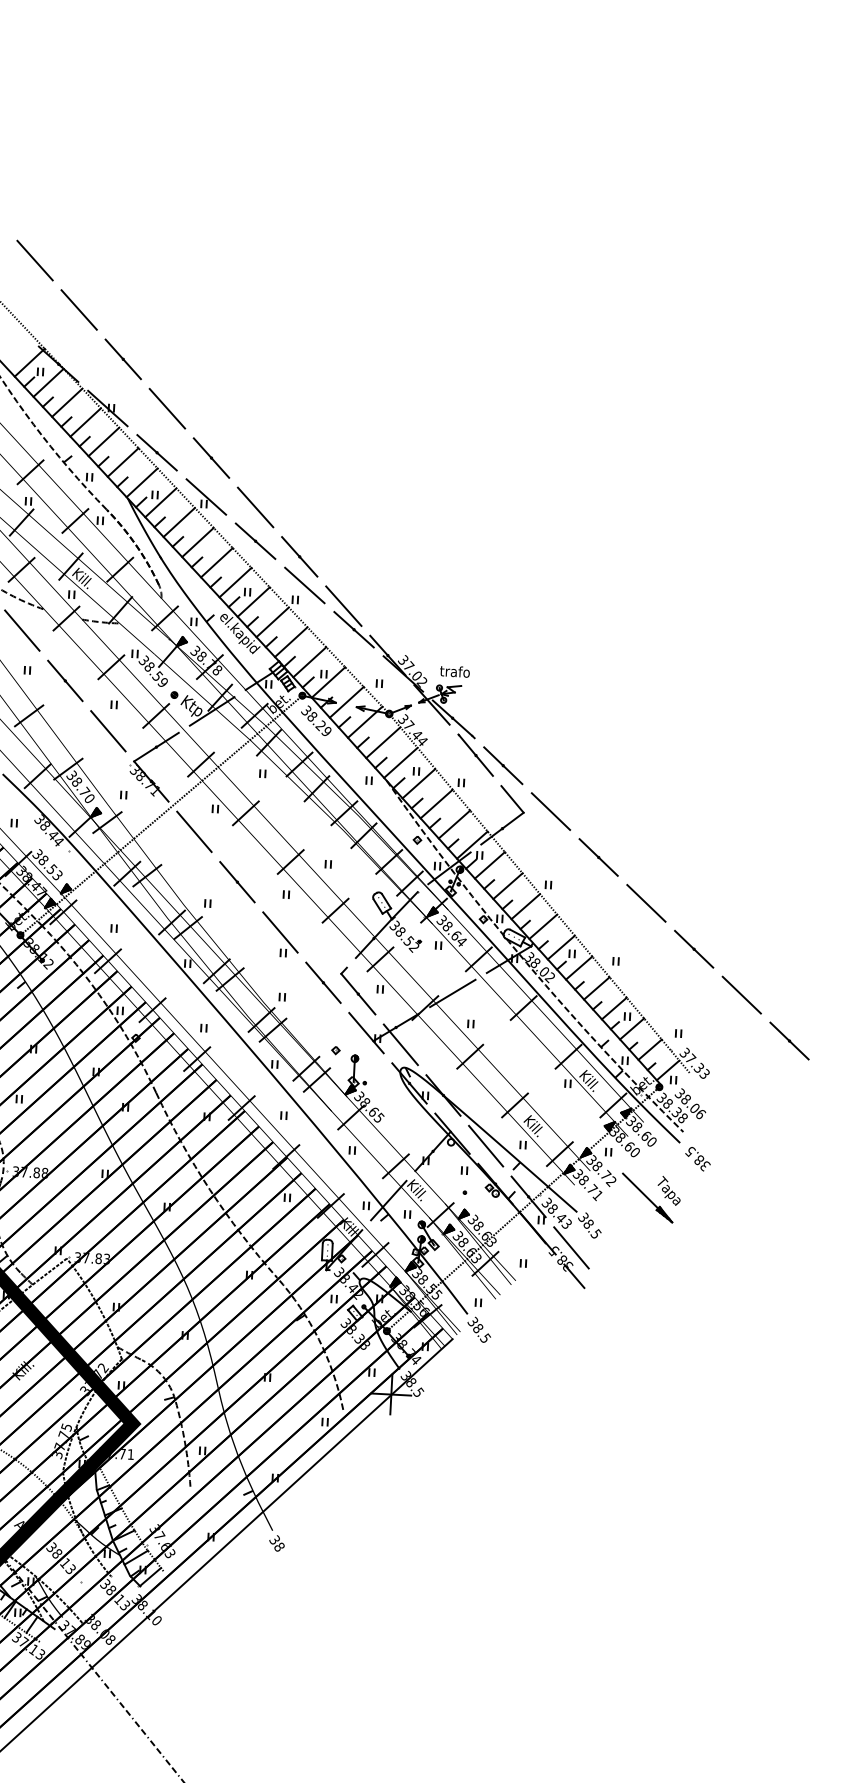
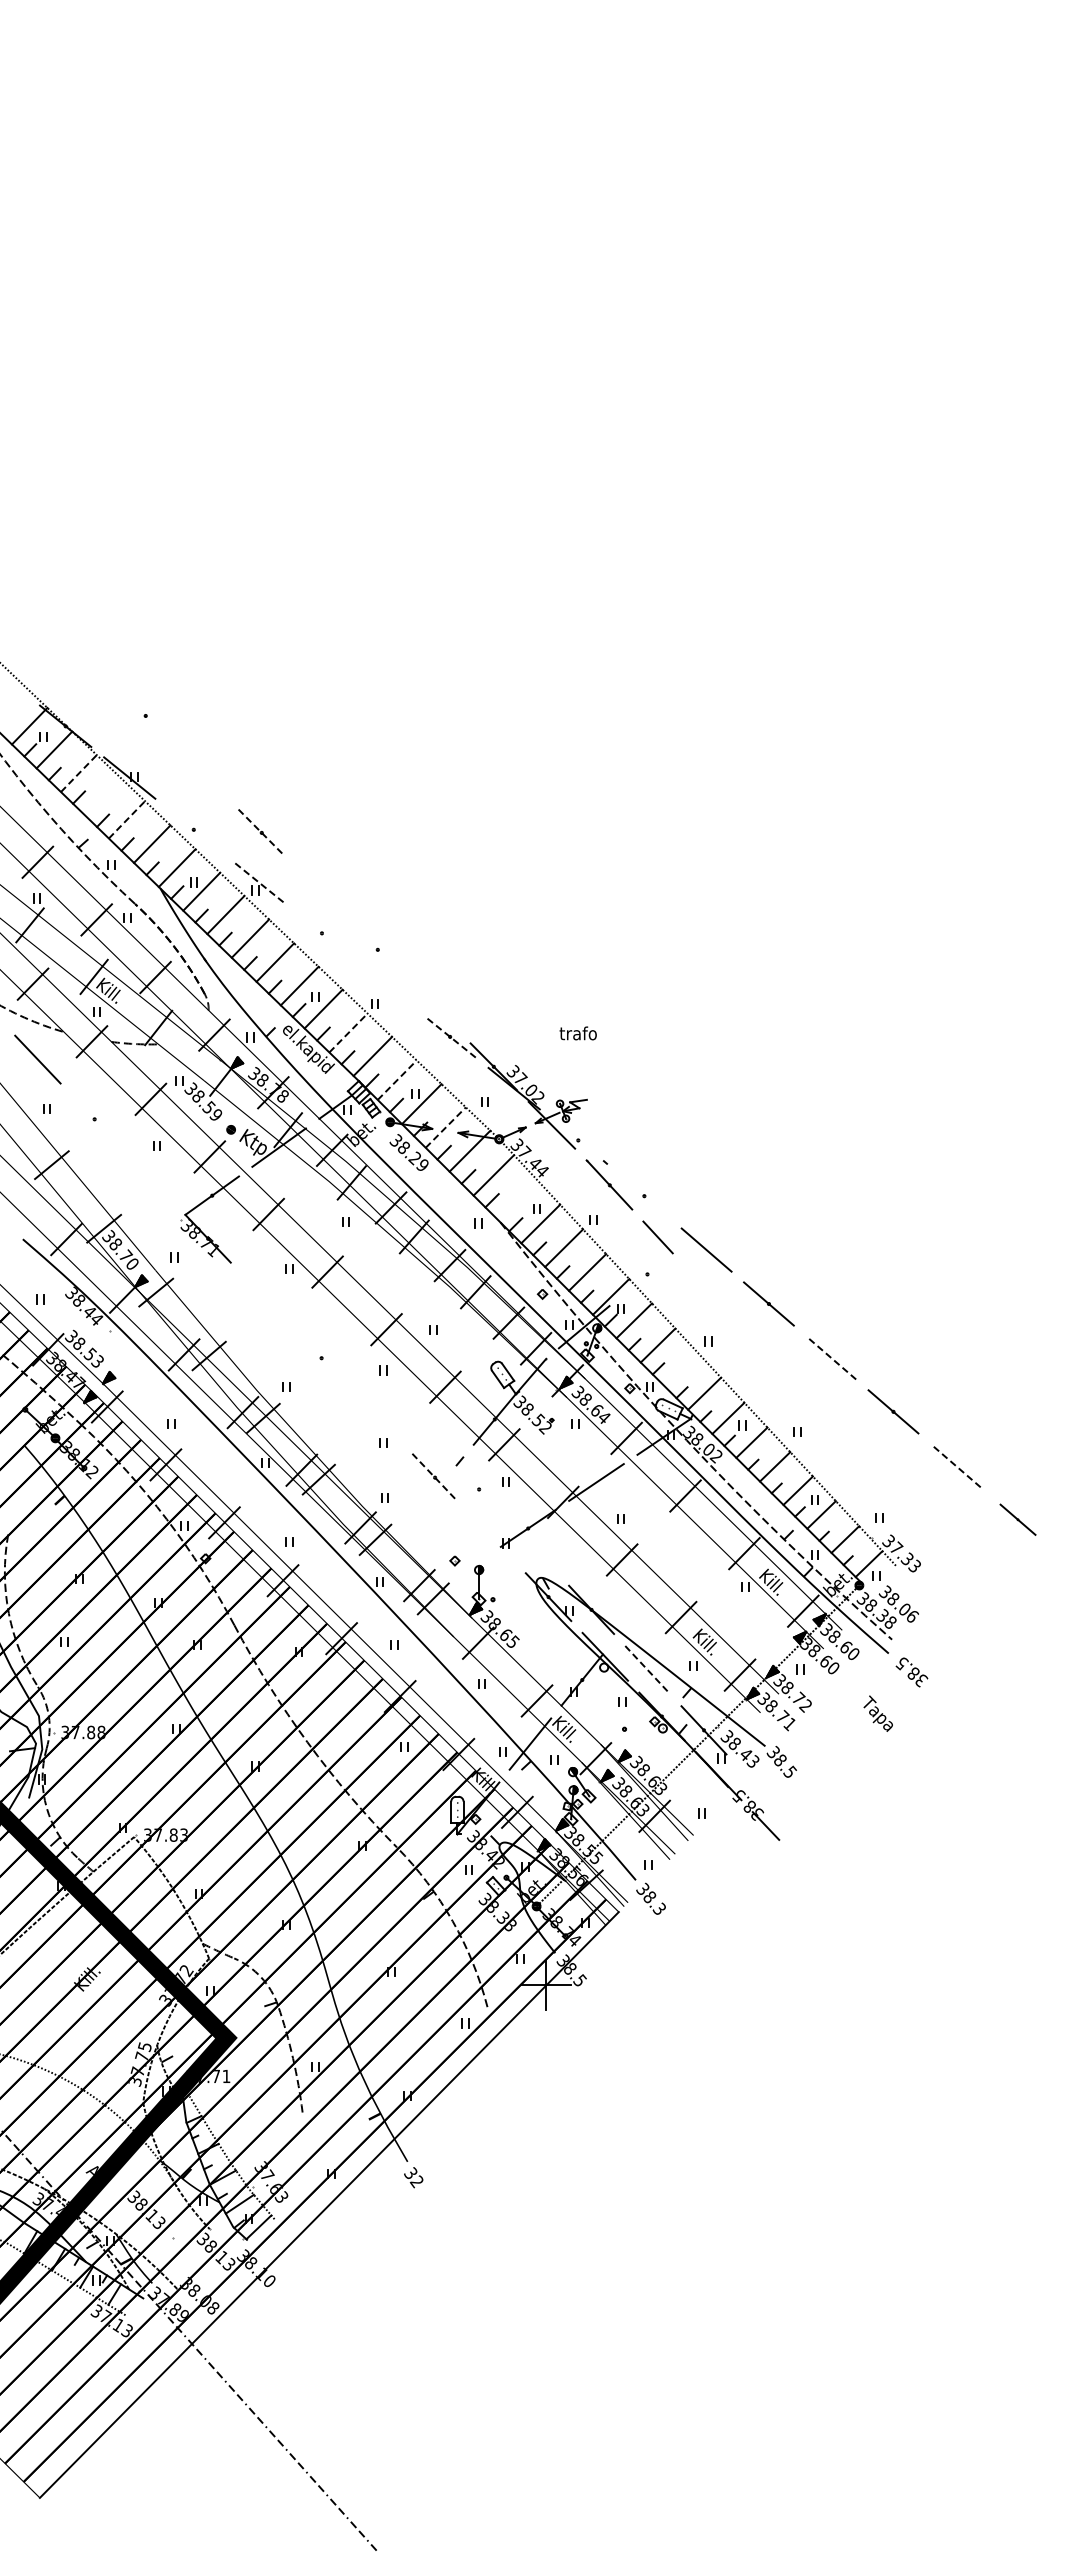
line: (34, 260) -> (29, 598), removed
line: (79, 310) -> (87, 657), removed
line: (123, 358) -> (145, 715), removed
line: (66, 402) -> (78, 773), solid -> dashed
line: (167, 408) -> (203, 774), removed
line: (86, 422) -> (103, 796), removed
line: (104, 441) -> (127, 819), solid -> dashed
line: (156, 452) -> (193, 829), removed
line: (211, 457) -> (261, 832), solid -> dashed
line: (206, 496) -> (257, 881), solid -> dashed
line: (255, 506) -> (319, 890), removed
line: (255, 541) -> (321, 933), removed
line: (299, 556) -> (377, 949), removed
line: (304, 584) -> (385, 984), removed
line: (343, 605) -> (435, 1007), removed
line: (272, 621) -> (348, 1032), solid -> dashed
line: (354, 629) -> (450, 1036), solid -> dashed
line: (310, 662) -> (397, 1080), solid -> dashed
text: (454, 671) -> (577, 1033), moved
line: (65, 681) -> (94, 1119), removed
line: (347, 702) -> (446, 1127), solid -> dashed
line: (451, 718) -> (577, 1140), removed
line: (108, 730) -> (151, 1178), removed
line: (400, 763) -> (516, 1199), removed
line: (503, 765) -> (644, 1195), removed
line: (161, 815) -> (222, 1280), removed
line: (502, 828) -> (647, 1274), removed
line: (194, 831) -> (264, 1298), removed
line: (237, 882) -> (321, 1358), removed
line: (646, 903) -> (831, 1357), solid -> dashed
line: (525, 906) -> (681, 1369), removed
line: (280, 932) -> (378, 1417), removed
line: (323, 982) -> (435, 1477), solid -> dashed
line: (357, 994) -> (478, 1489), removed
line: (741, 994) -> (955, 1465), solid -> dashed
line: (366, 1033) -> (491, 1537), removed
part: (789, 1040) -> (1017, 1519), size x0.7
line: (400, 1044) -> (534, 1549), removed
line: (485, 1146) -> (647, 1670), solid -> dashed
part: (647, 1197) -> (851, 1723), removed
line: (571, 1247) -> (760, 1790), removed
text: (487, 1338) -> (661, 1908), 38.5 -> 38.3
text: (278, 1546) -> (416, 2181), 38 -> 32

